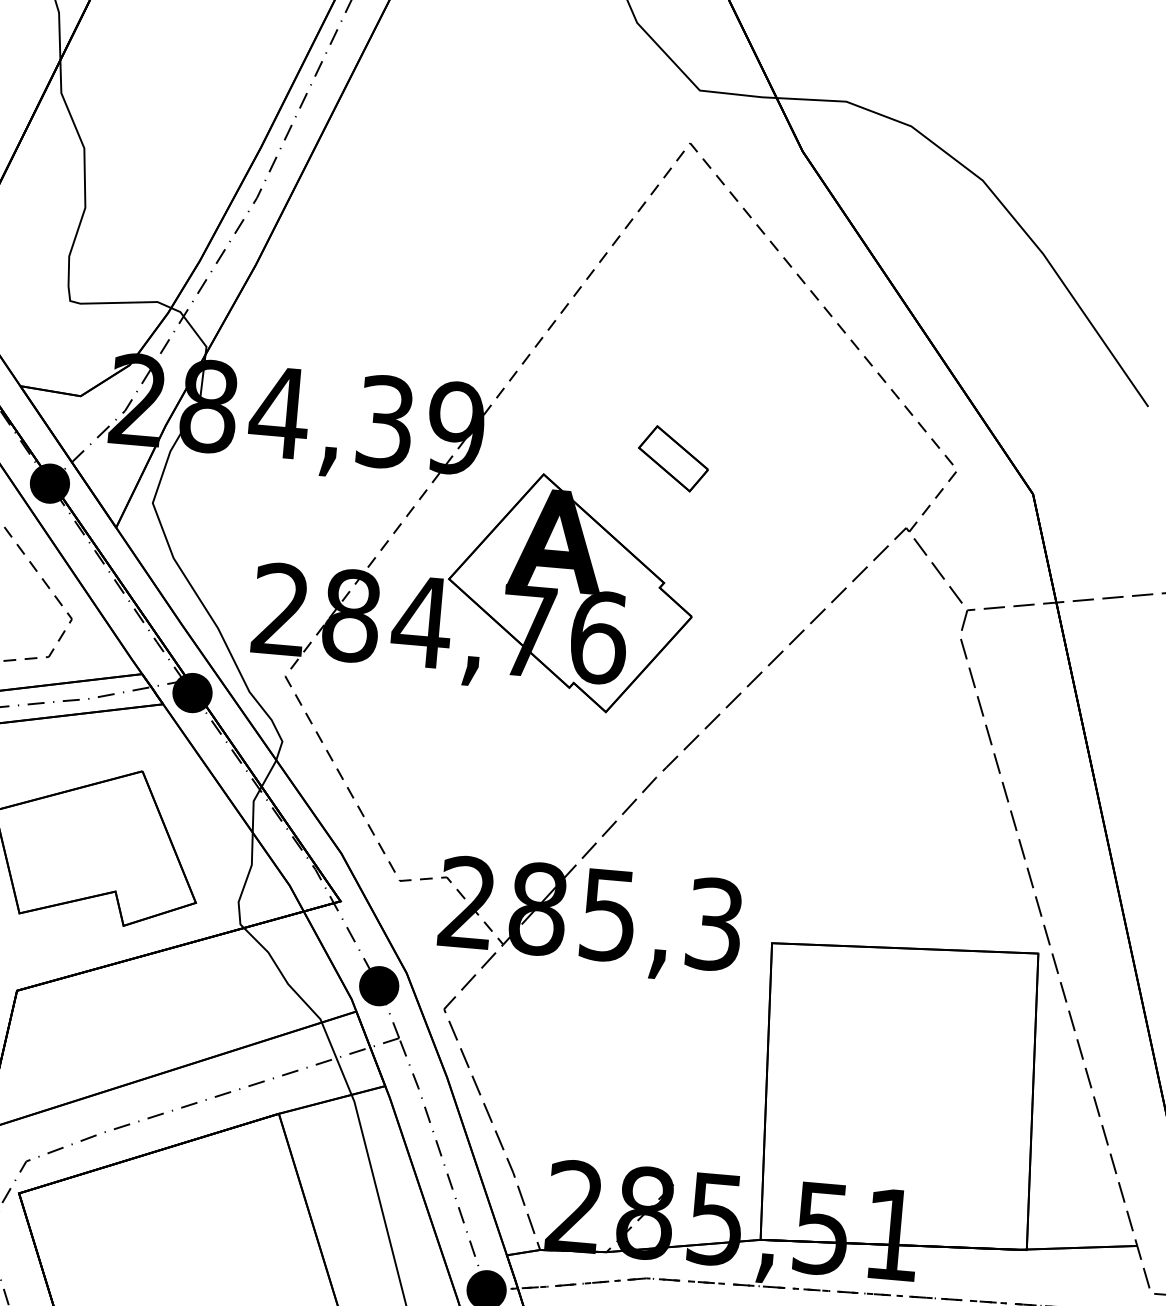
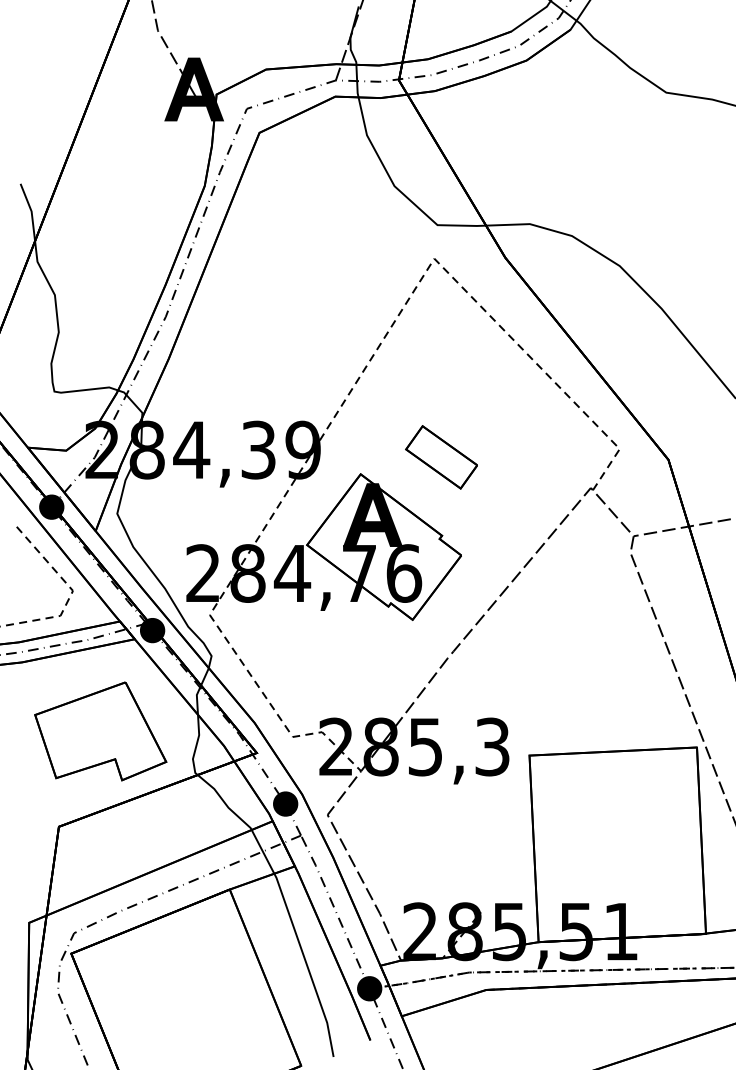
part: (672, 458) -> (440, 457), size x1.6

